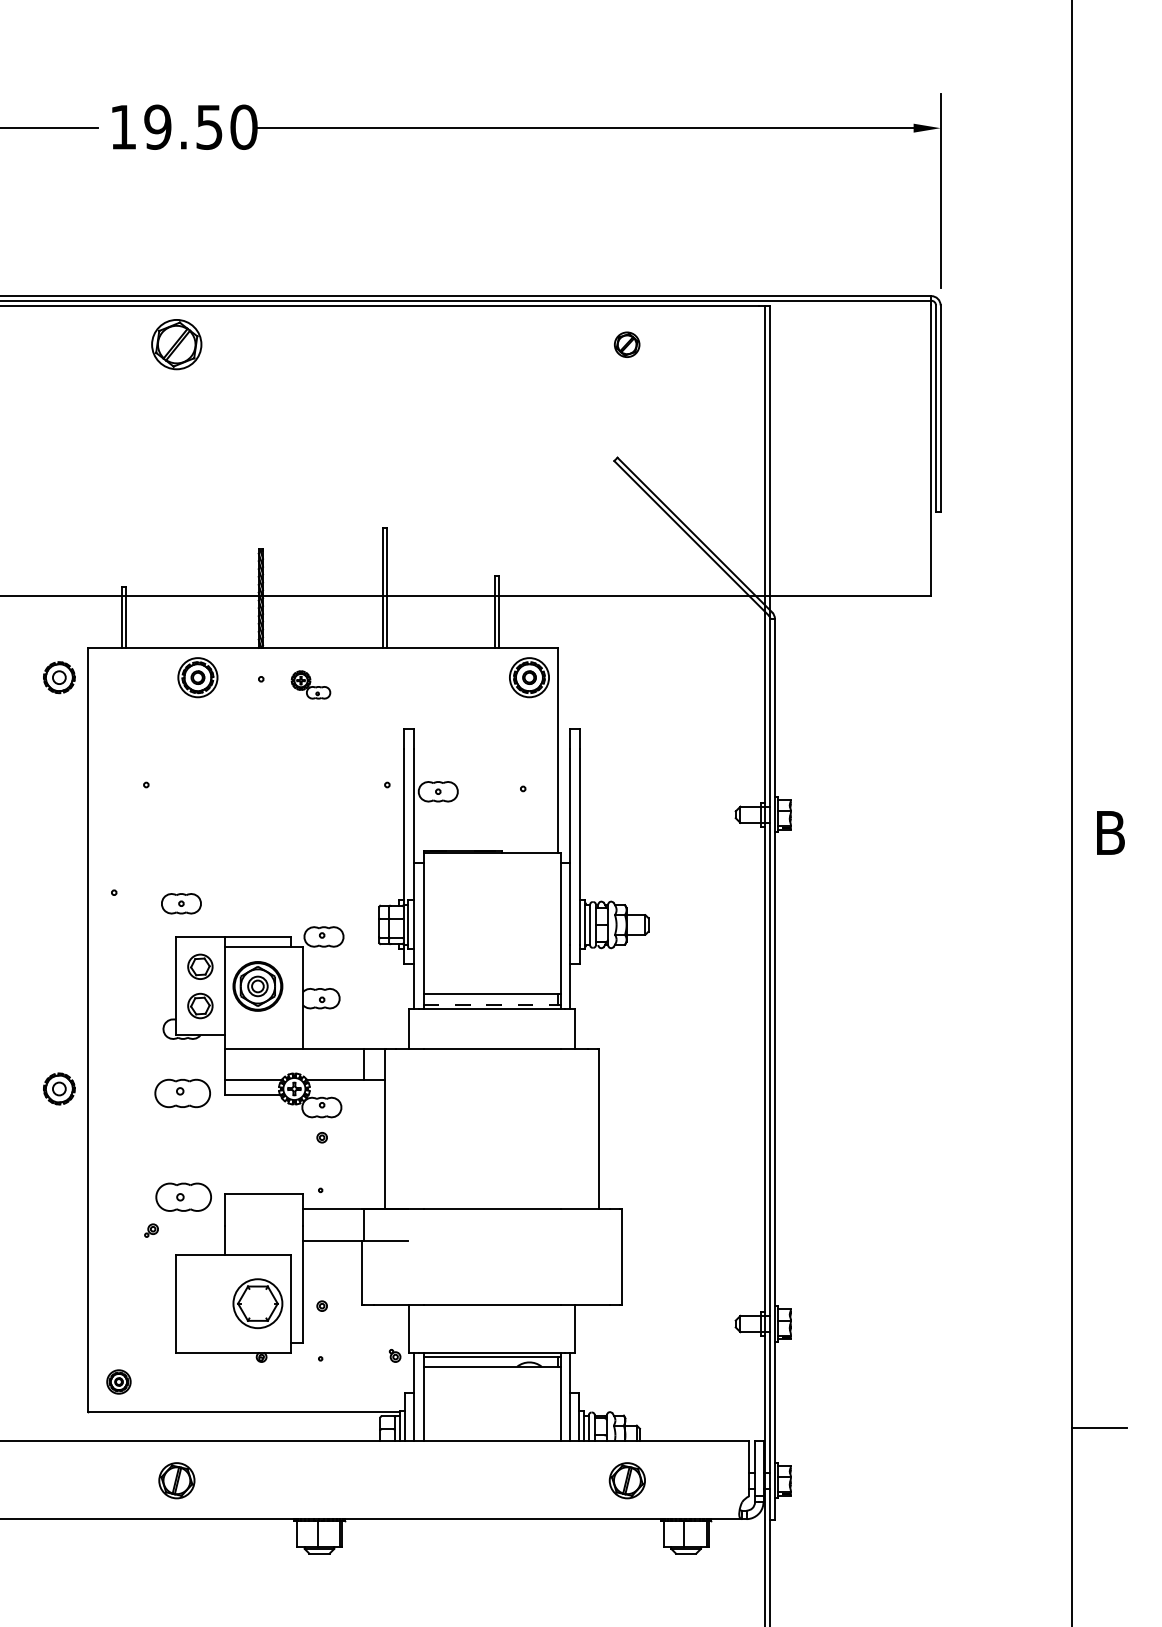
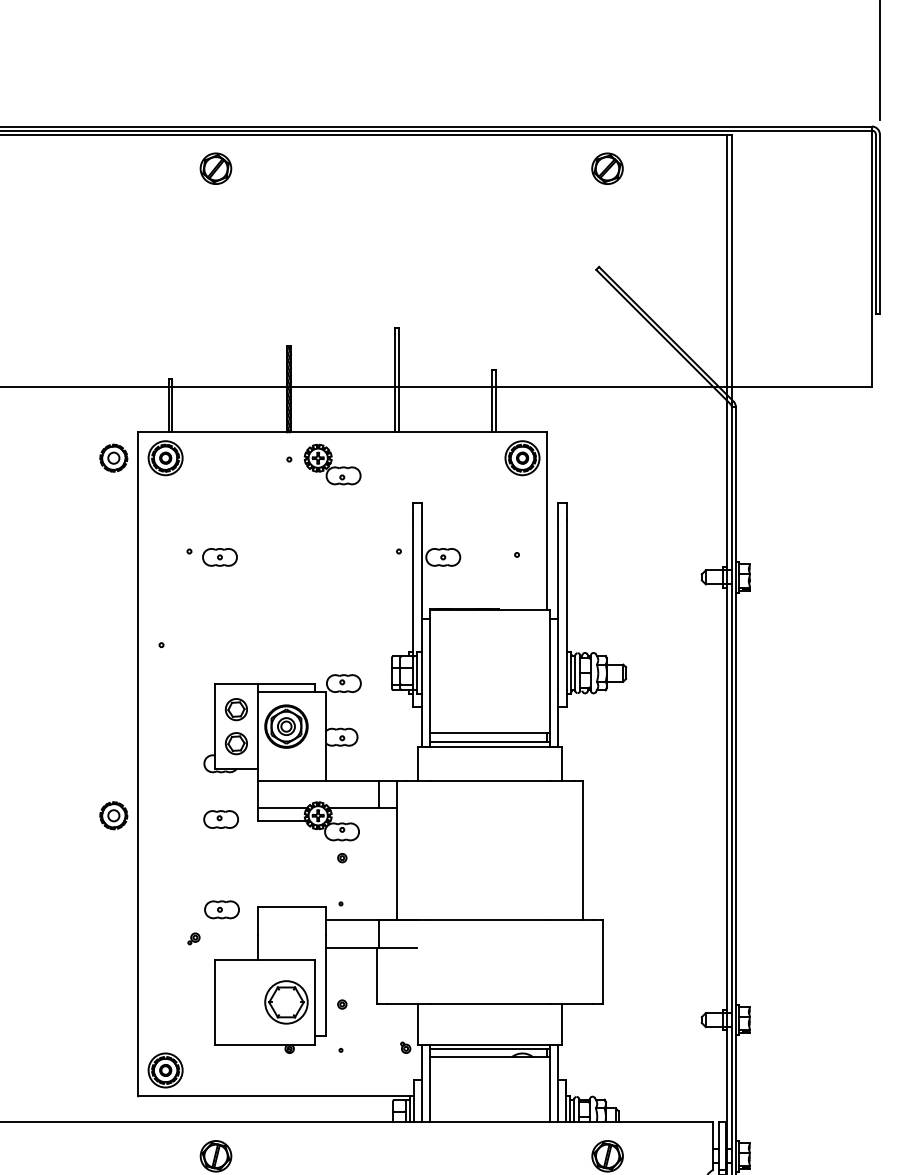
part: (176, 344) -> (215, 168), size x0.71
part: (626, 344) -> (606, 168), size x1.43
part: (197, 677) -> (165, 458), moved
part: (310, 684) -> (332, 464), size x1.67
part: (181, 903) -> (220, 557), moved
line: (492, 1004) -> (490, 742), dashed -> solid
part: (182, 1092) -> (220, 818), size x0.71
part: (183, 1196) -> (221, 909), size x0.71
part: (118, 1381) -> (165, 1070), size x1.67

